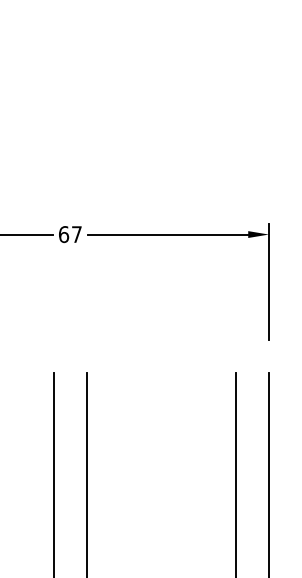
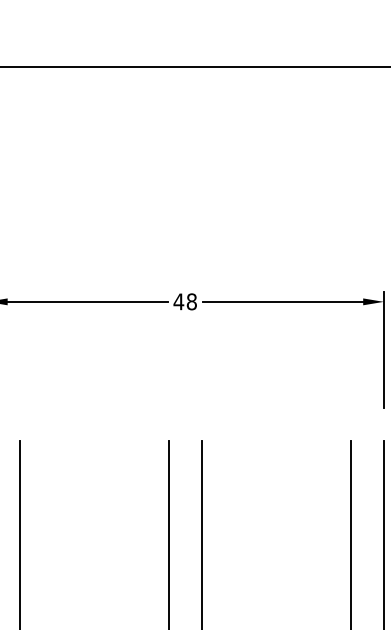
text: (69, 234) -> (184, 301), 67 -> 48

